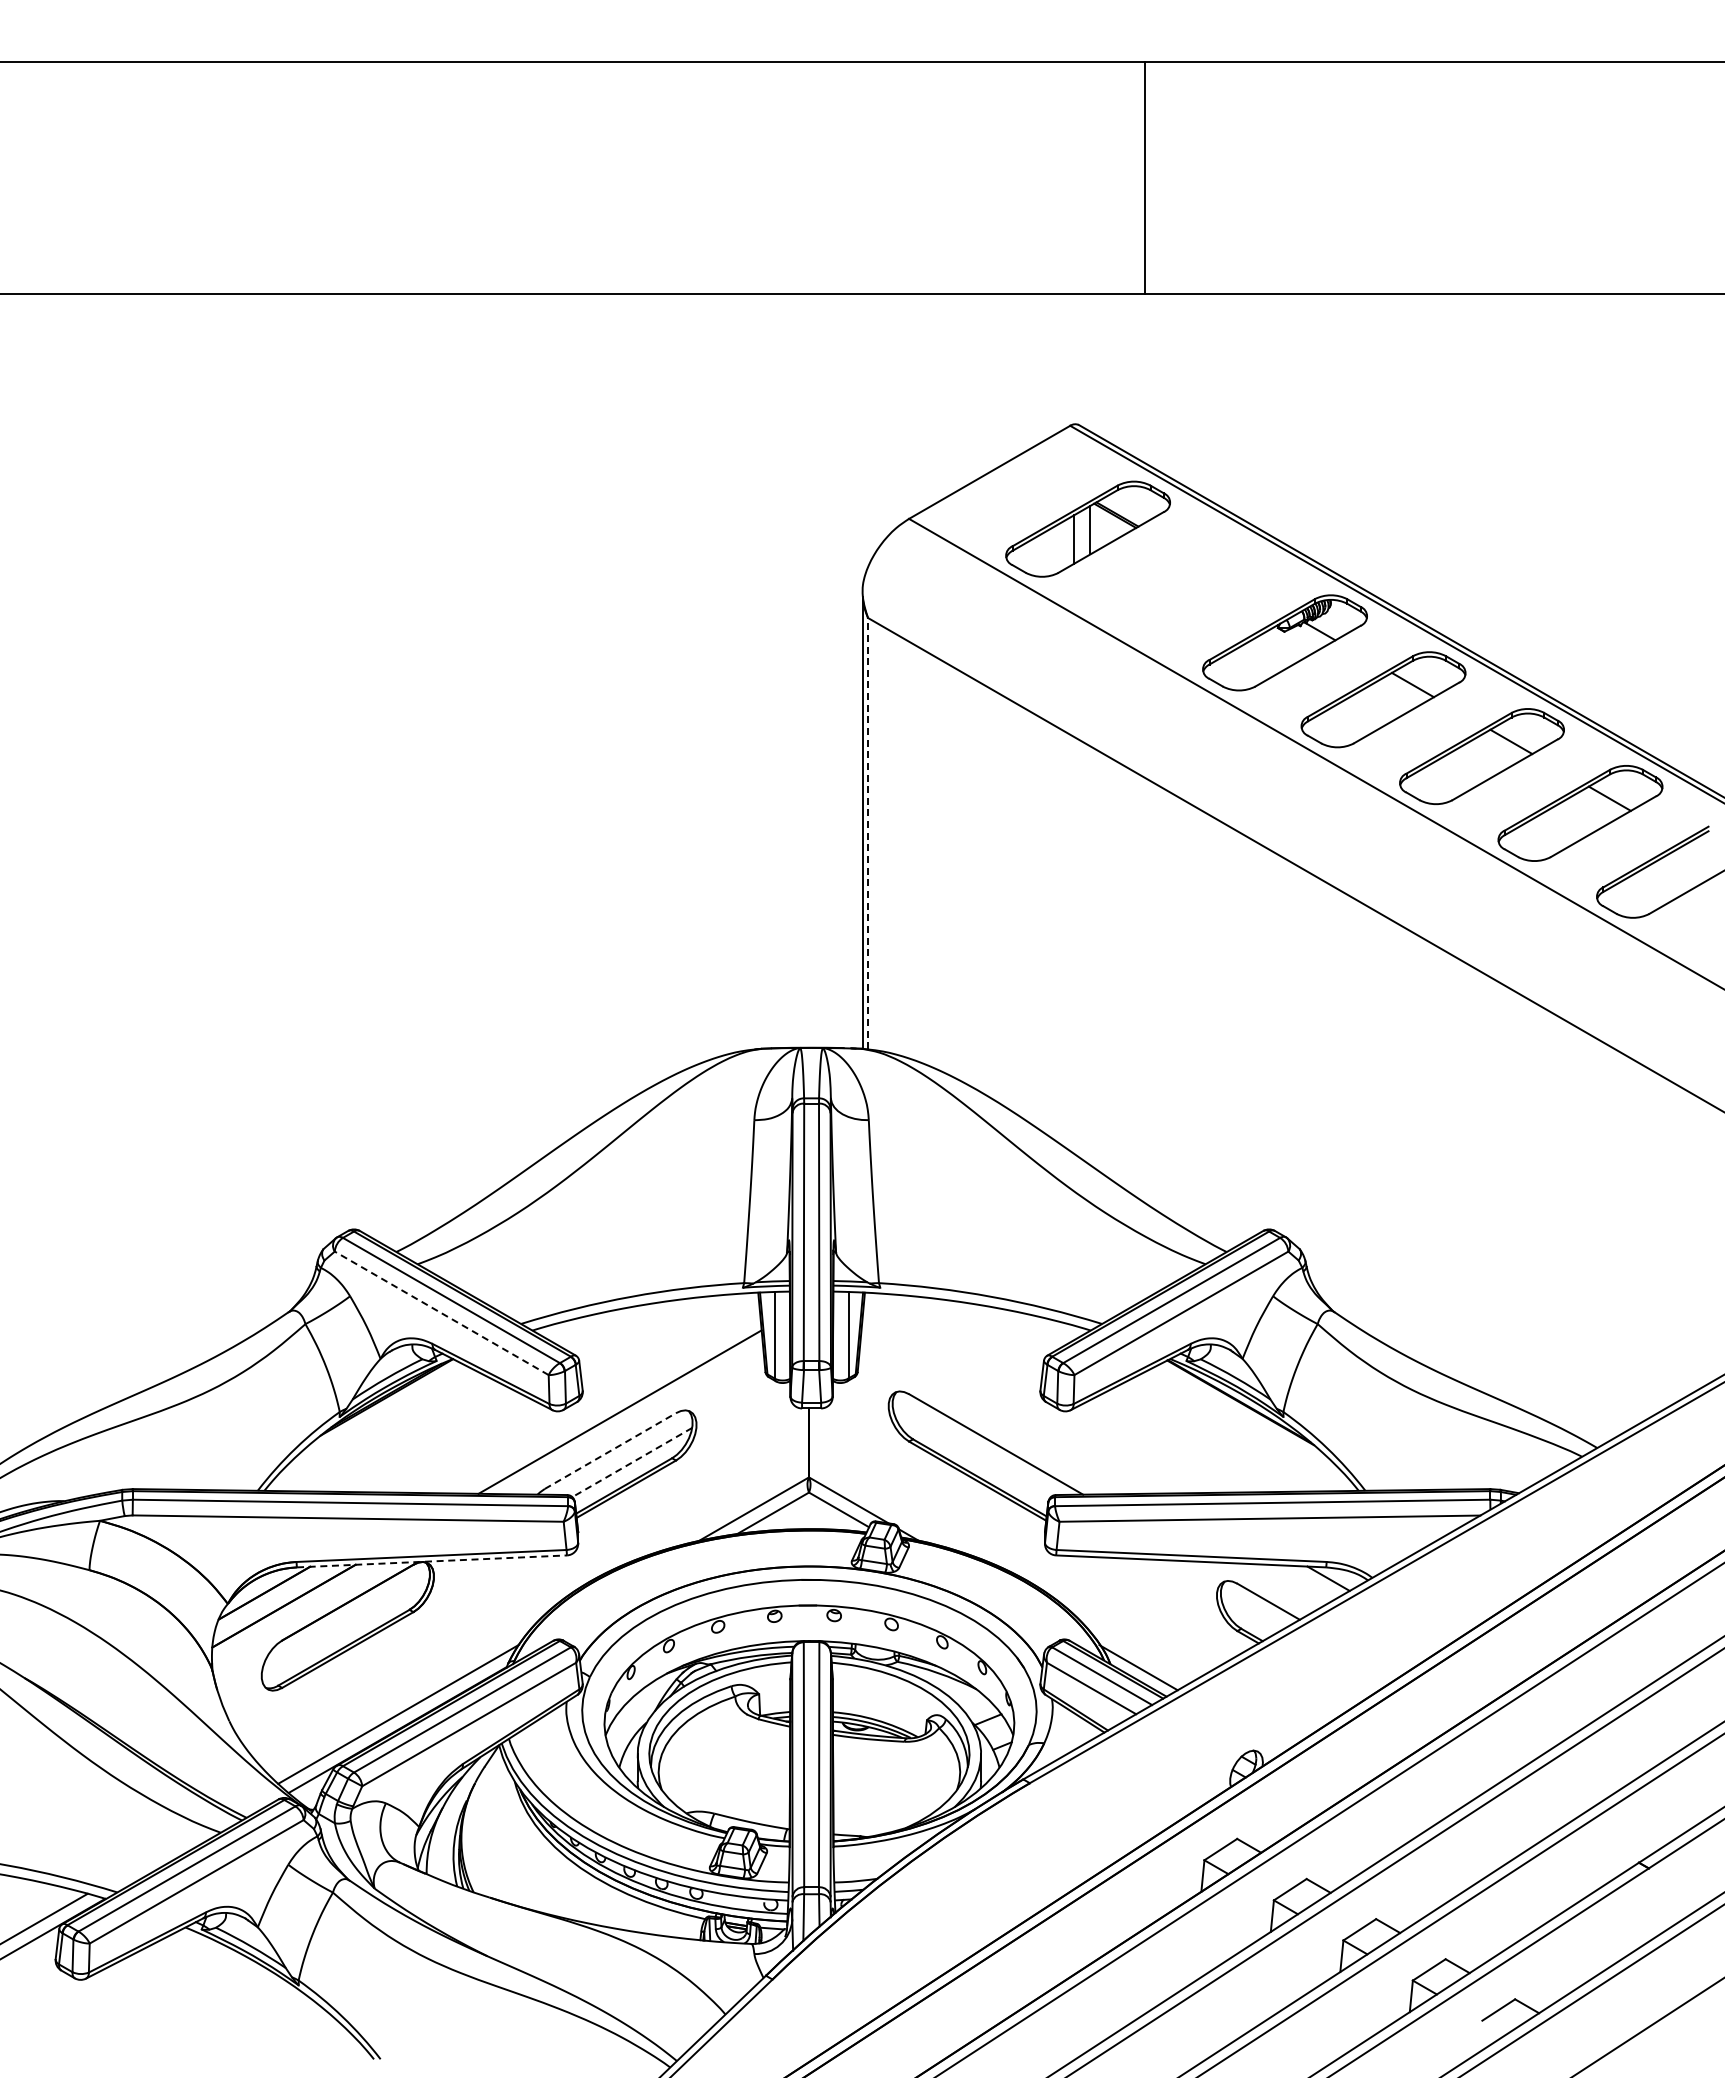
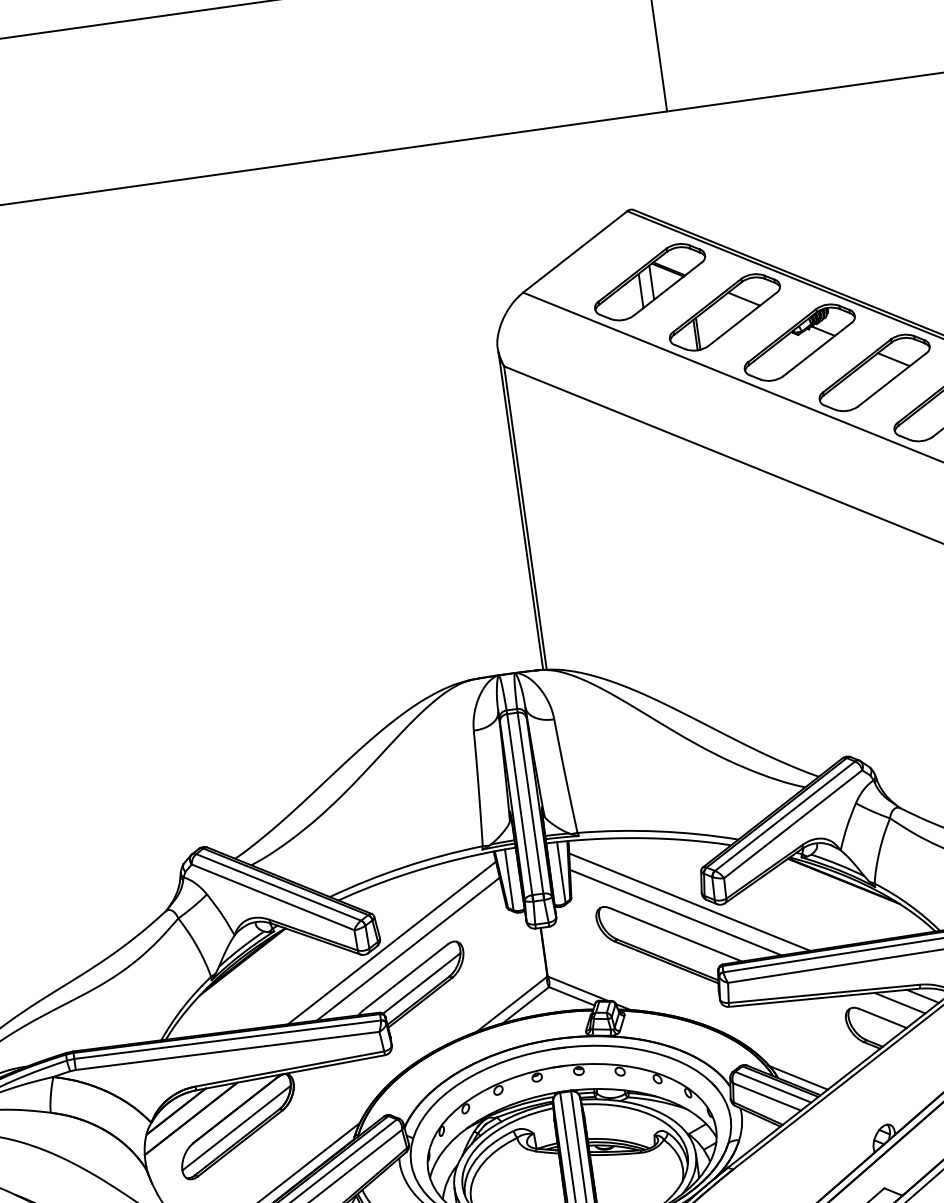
part: (1186, 585) -> (724, 312), added
line: (868, 833) -> (525, 517), dashed -> solid
line: (441, 1313) -> (272, 897), dashed -> solid
line: (598, 1400) -> (391, 943), added
line: (1021, 1401) -> (689, 902), added
line: (1000, 1413) -> (675, 912), added
line: (610, 1451) -> (405, 977), dashed -> solid
line: (631, 1462) -> (421, 983), dashed -> solid
line: (432, 1561) -> (291, 1072), dashed -> solid
line: (1294, 1583) -> (899, 1003), added
line: (345, 1627) -> (236, 1127), added

